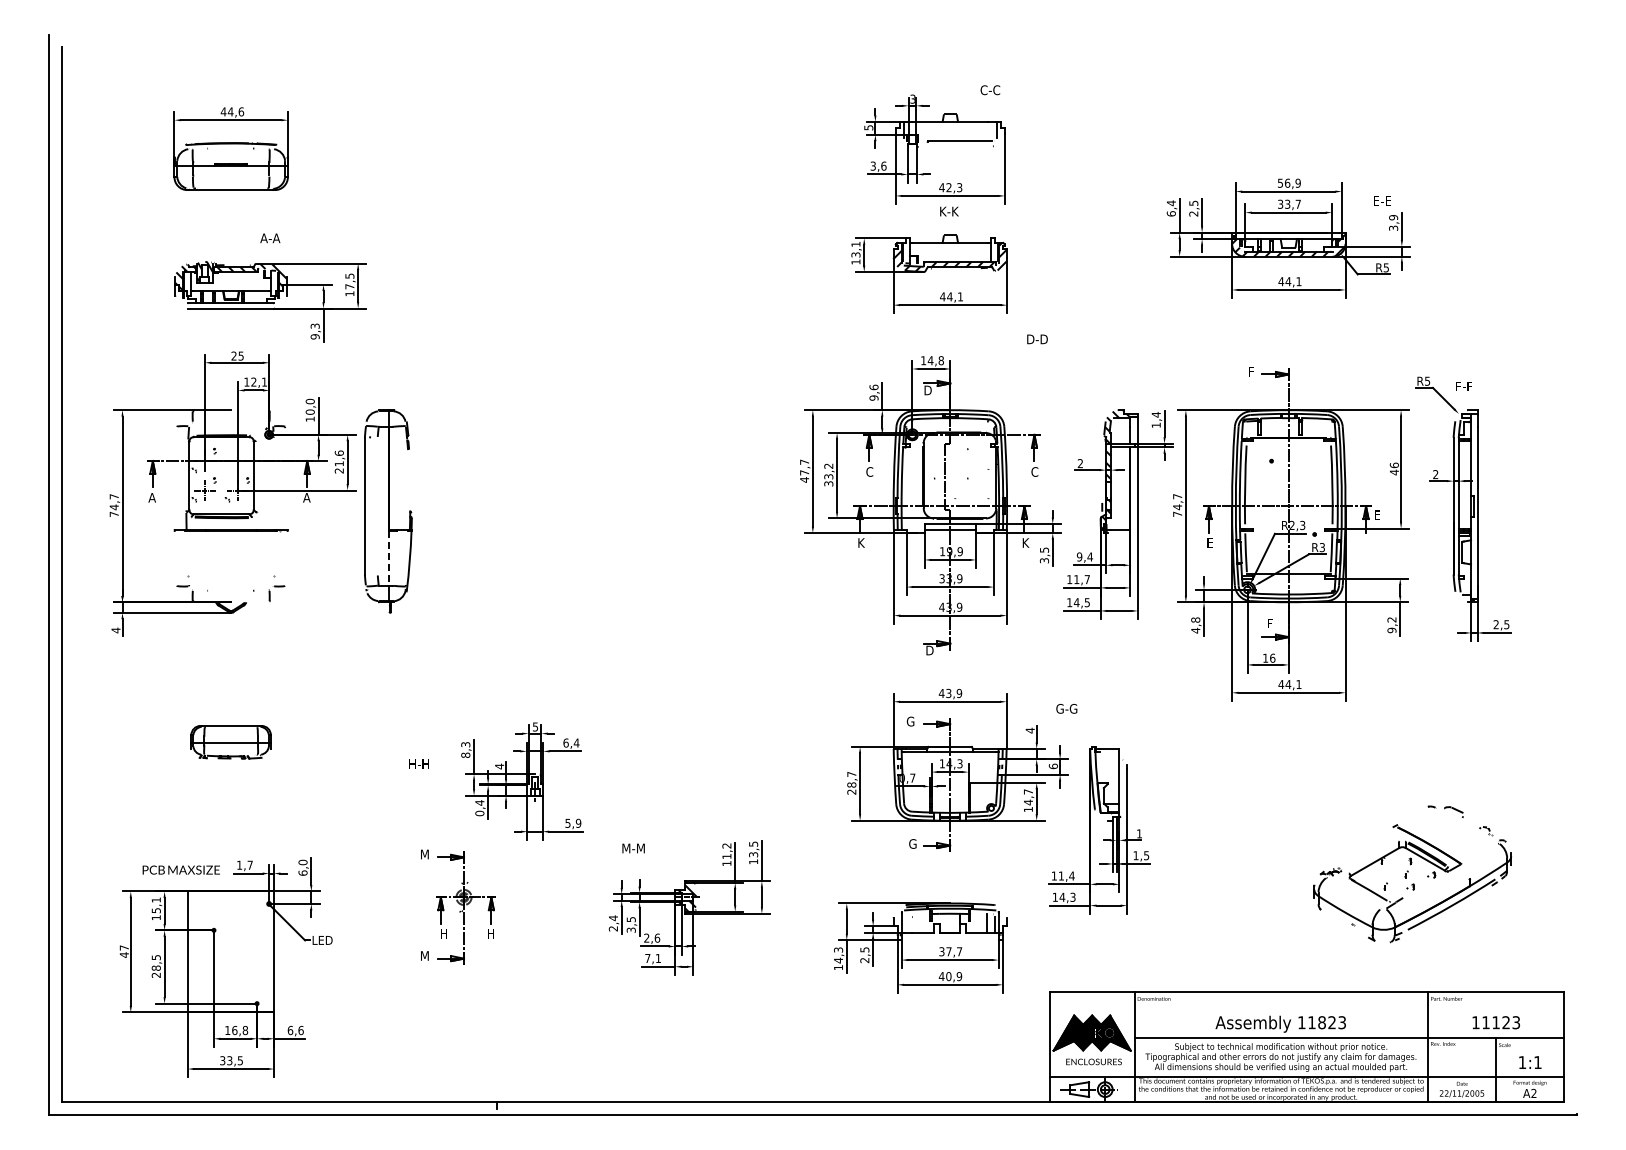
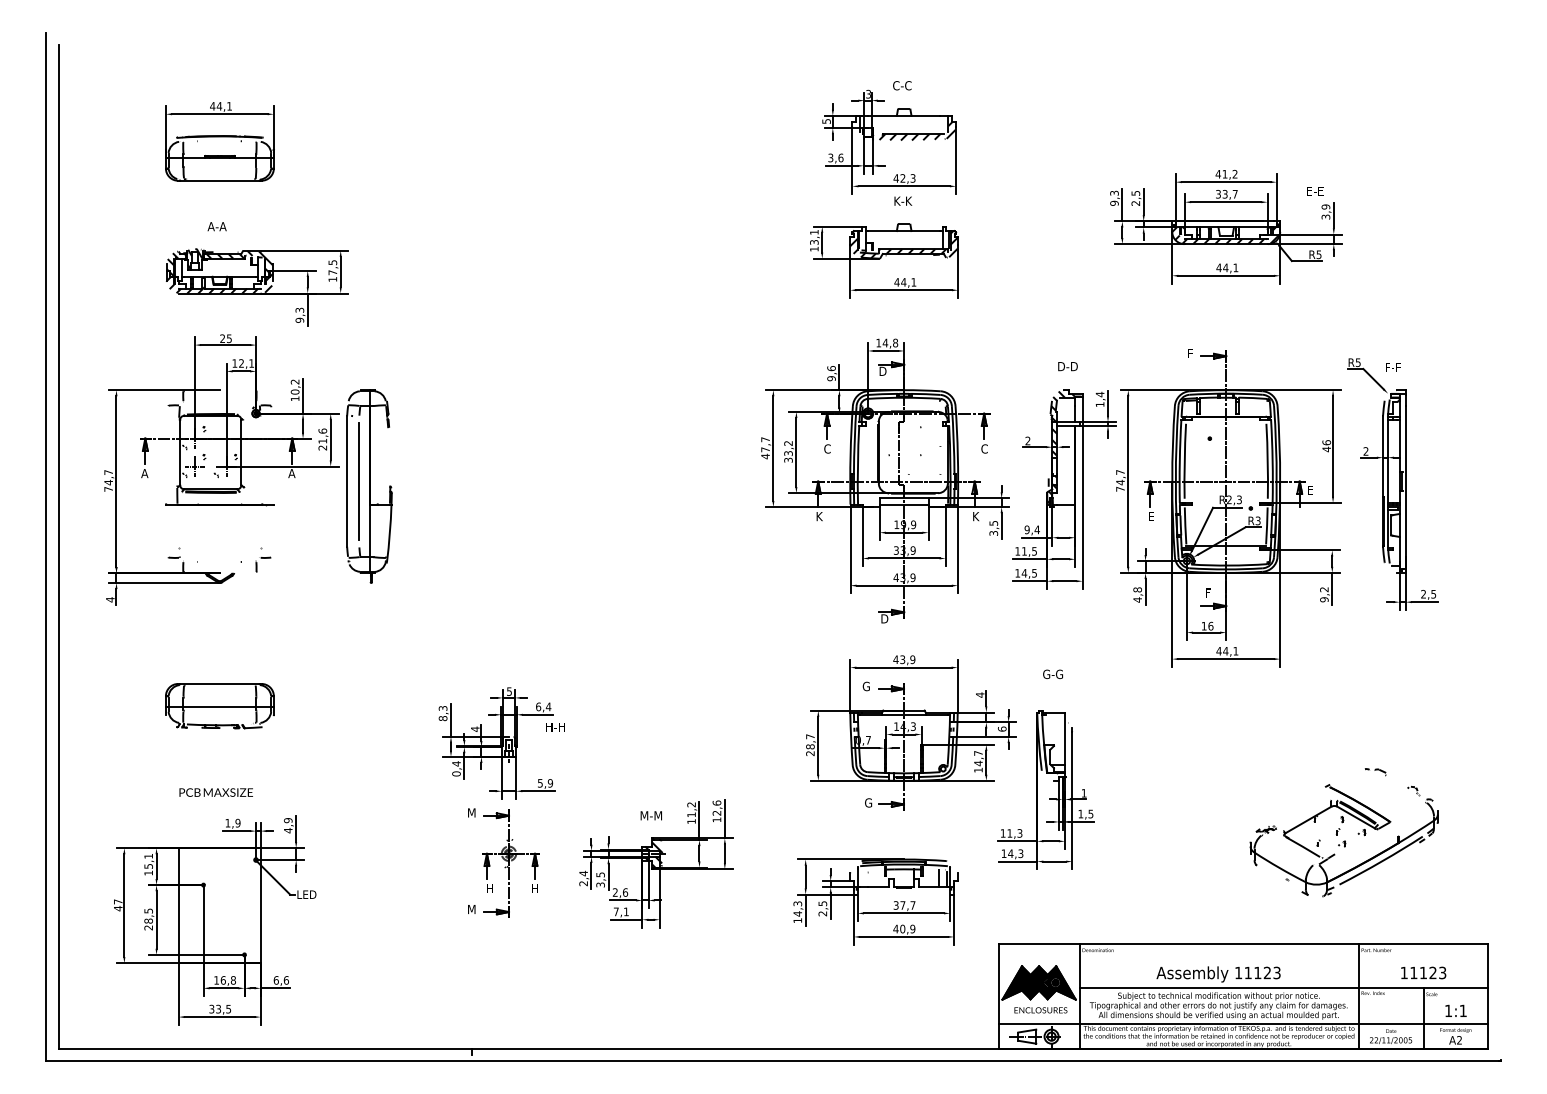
text: (990, 90) -> (902, 85), moved
text: (241, 111) -> (229, 105), 44,6 -> 44,1
hatch: (960, 137) -> (913, 130), added
text: (1288, 182) -> (1225, 173), 56,9 -> 41,2
text: (1170, 208) -> (1113, 198), 6,4 -> 9,3
text: (270, 238) -> (217, 226), moved
hatch: (231, 297) -> (220, 282), added
text: (1037, 339) -> (1067, 366), moved
text: (309, 401) -> (294, 381), 10,0 -> 10,2
line: (377, 506) -> (359, 481), added
line: (388, 558) -> (369, 531), dashed -> solid
text: (1086, 579) -> (1033, 551), 11,7 -> 11,5
text: (1066, 708) -> (1052, 674), moved
part: (230, 742) -> (219, 706), size x1.43
text: (418, 763) -> (555, 726), moved
part: (1445, 811) -> (1375, 772), size x0.62
text: (633, 848) -> (651, 815), moved
text: (753, 849) -> (716, 808), 13,5 -> 12,6
text: (249, 864) -> (237, 822), 1,7 -> 1,9
text: (302, 868) -> (287, 826), 6,0 -> 4,9
text: (180, 869) -> (215, 792), moved
text: (1071, 875) -> (1019, 832), 11,4 -> 11,3
part: (458, 906) -> (503, 862), moved
text: (1321, 1022) -> (1257, 972), 11823 -> 11123

